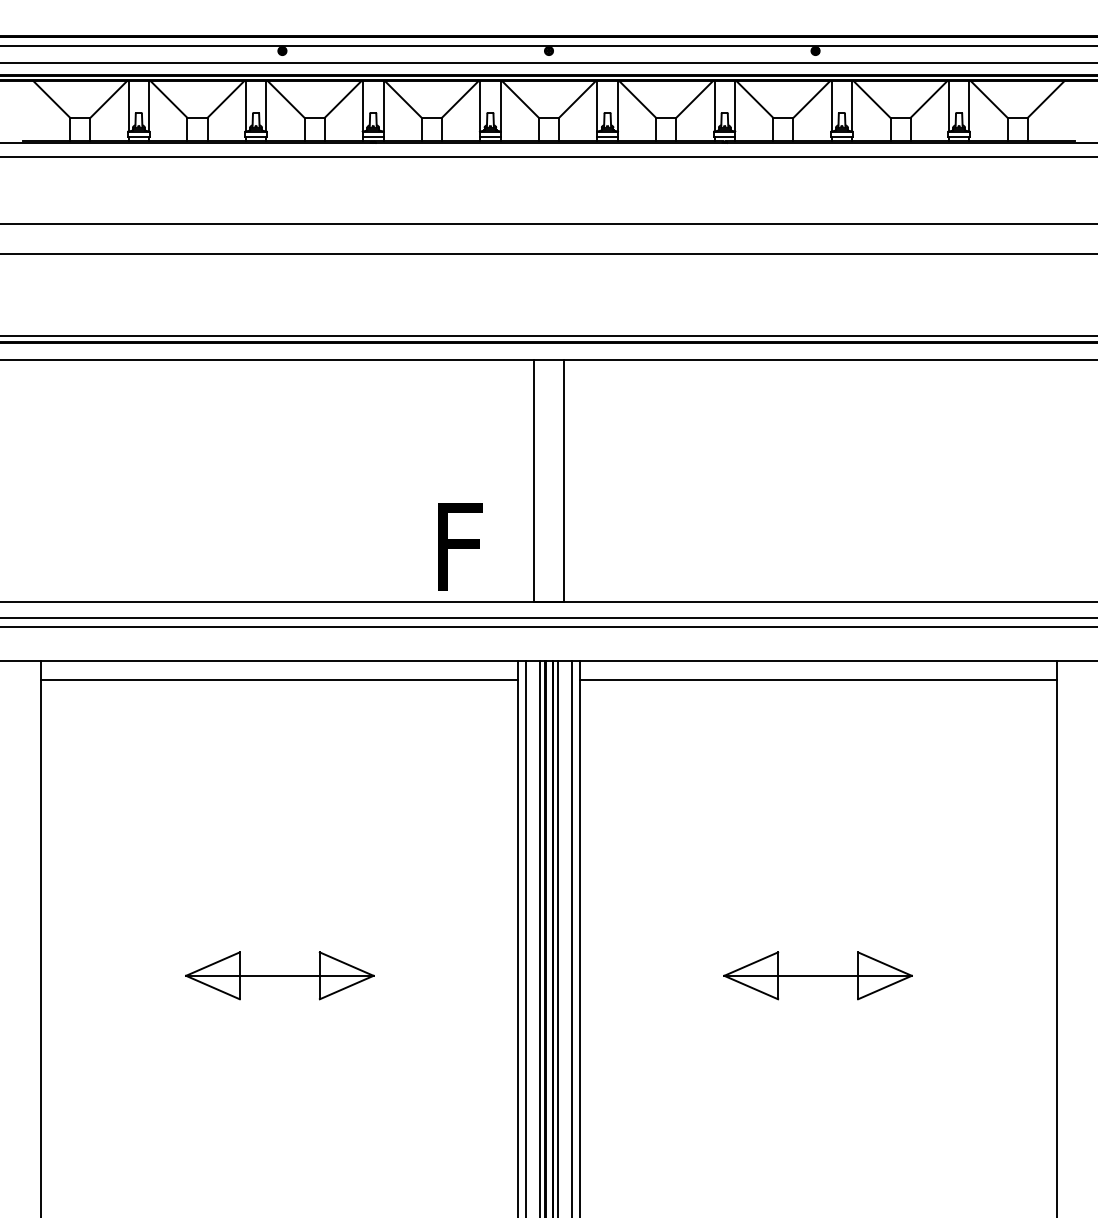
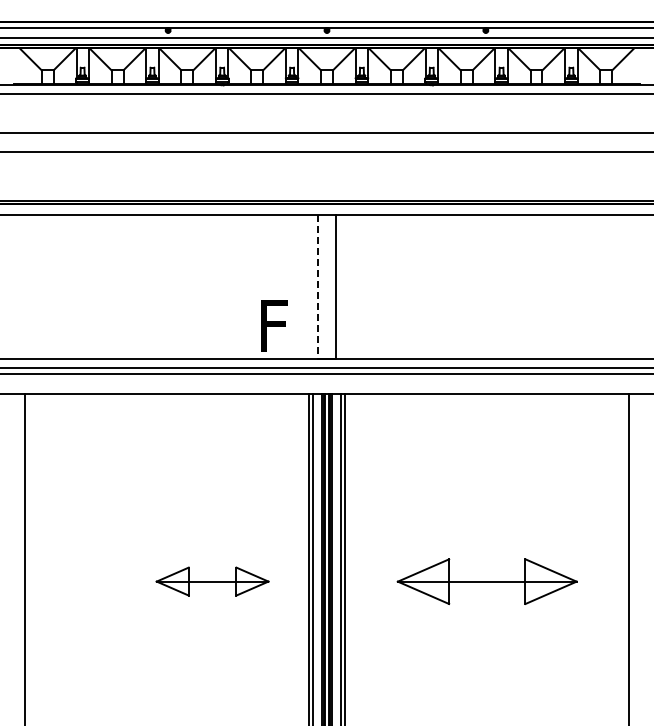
line: (534, 482) -> (318, 287), solid -> dashed
line: (279, 680) -> (166, 405), removed
line: (818, 680) -> (487, 405), removed
part: (279, 975) -> (212, 581), moved
part: (818, 975) -> (487, 581), size x1.6

